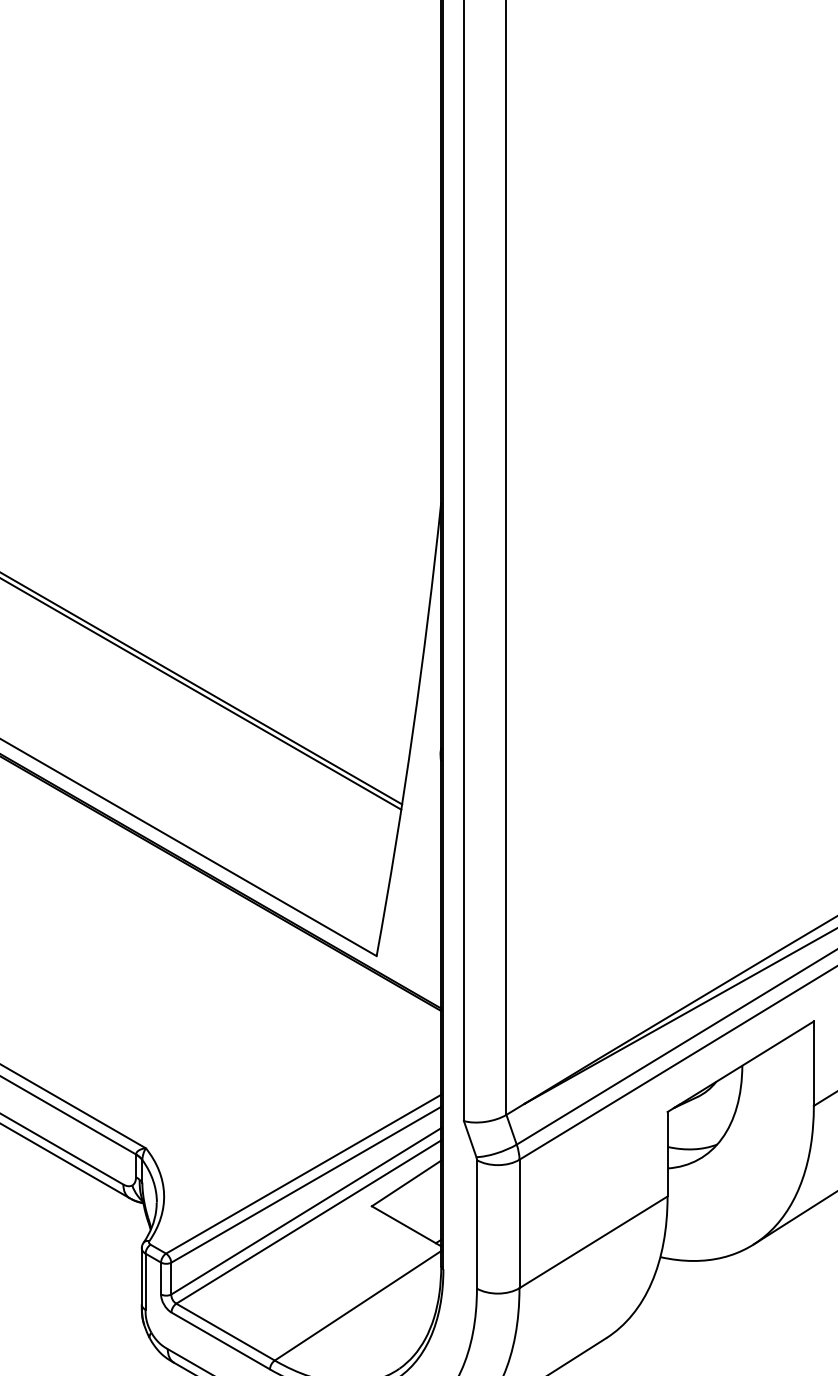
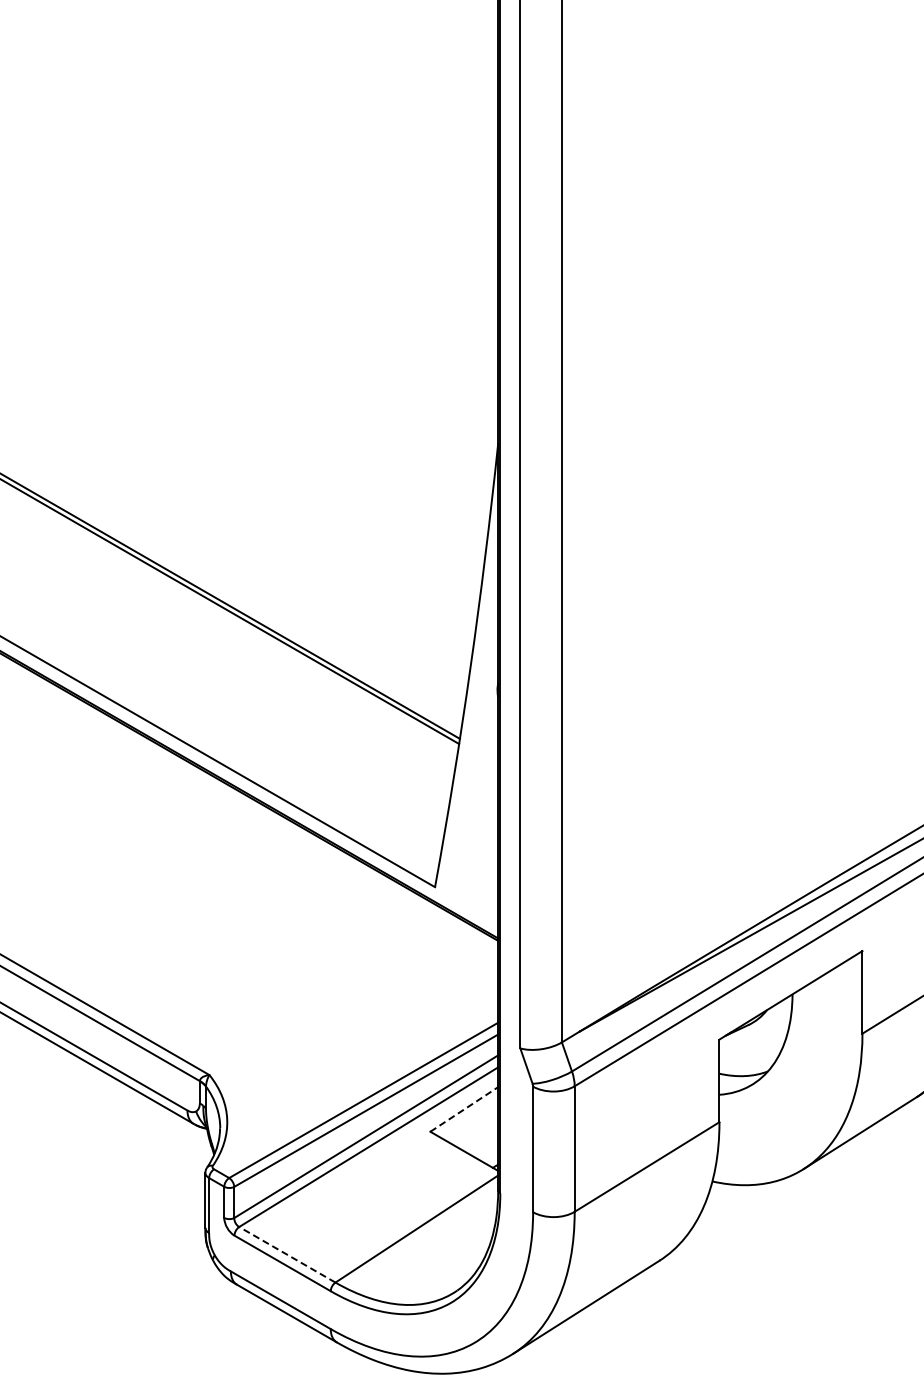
line: (406, 1183) -> (464, 1109), solid -> dashed
line: (225, 1331) -> (287, 1254), solid -> dashed

